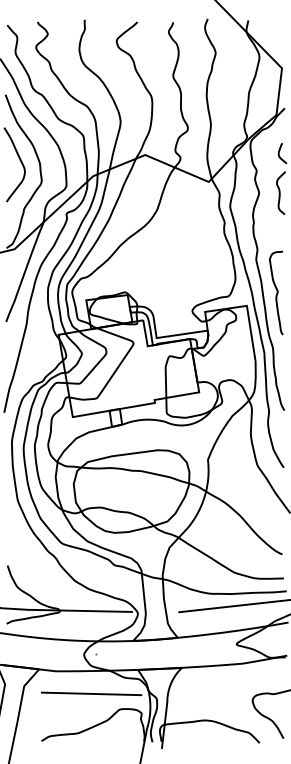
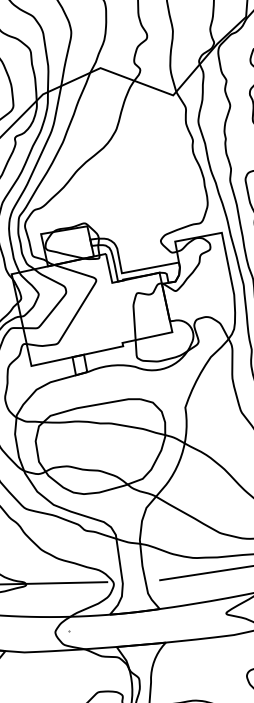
line: (91, 693) -> (65, 675), removed

